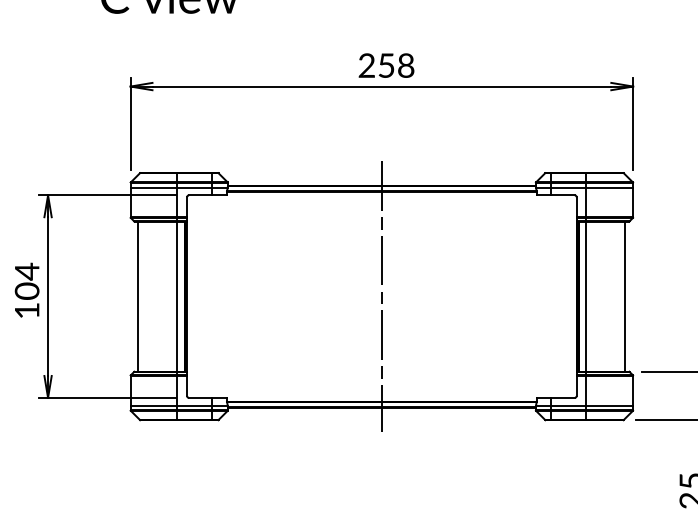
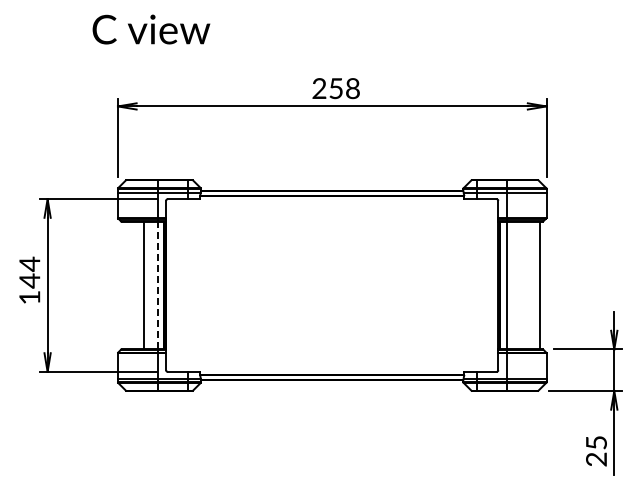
text: (26, 290) -> (29, 280), 104 -> 144
line: (138, 296) -> (143, 285), moved
line: (176, 296) -> (157, 285), solid -> dashed
line: (382, 296) -> (332, 285), removed

